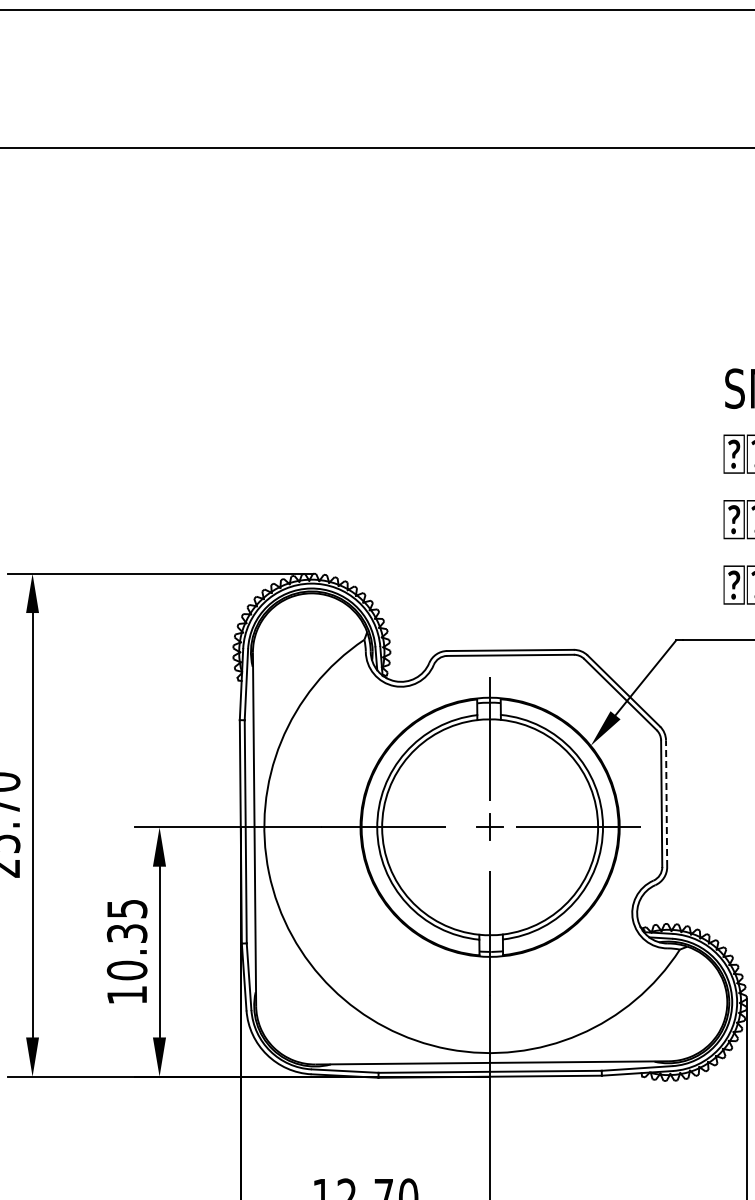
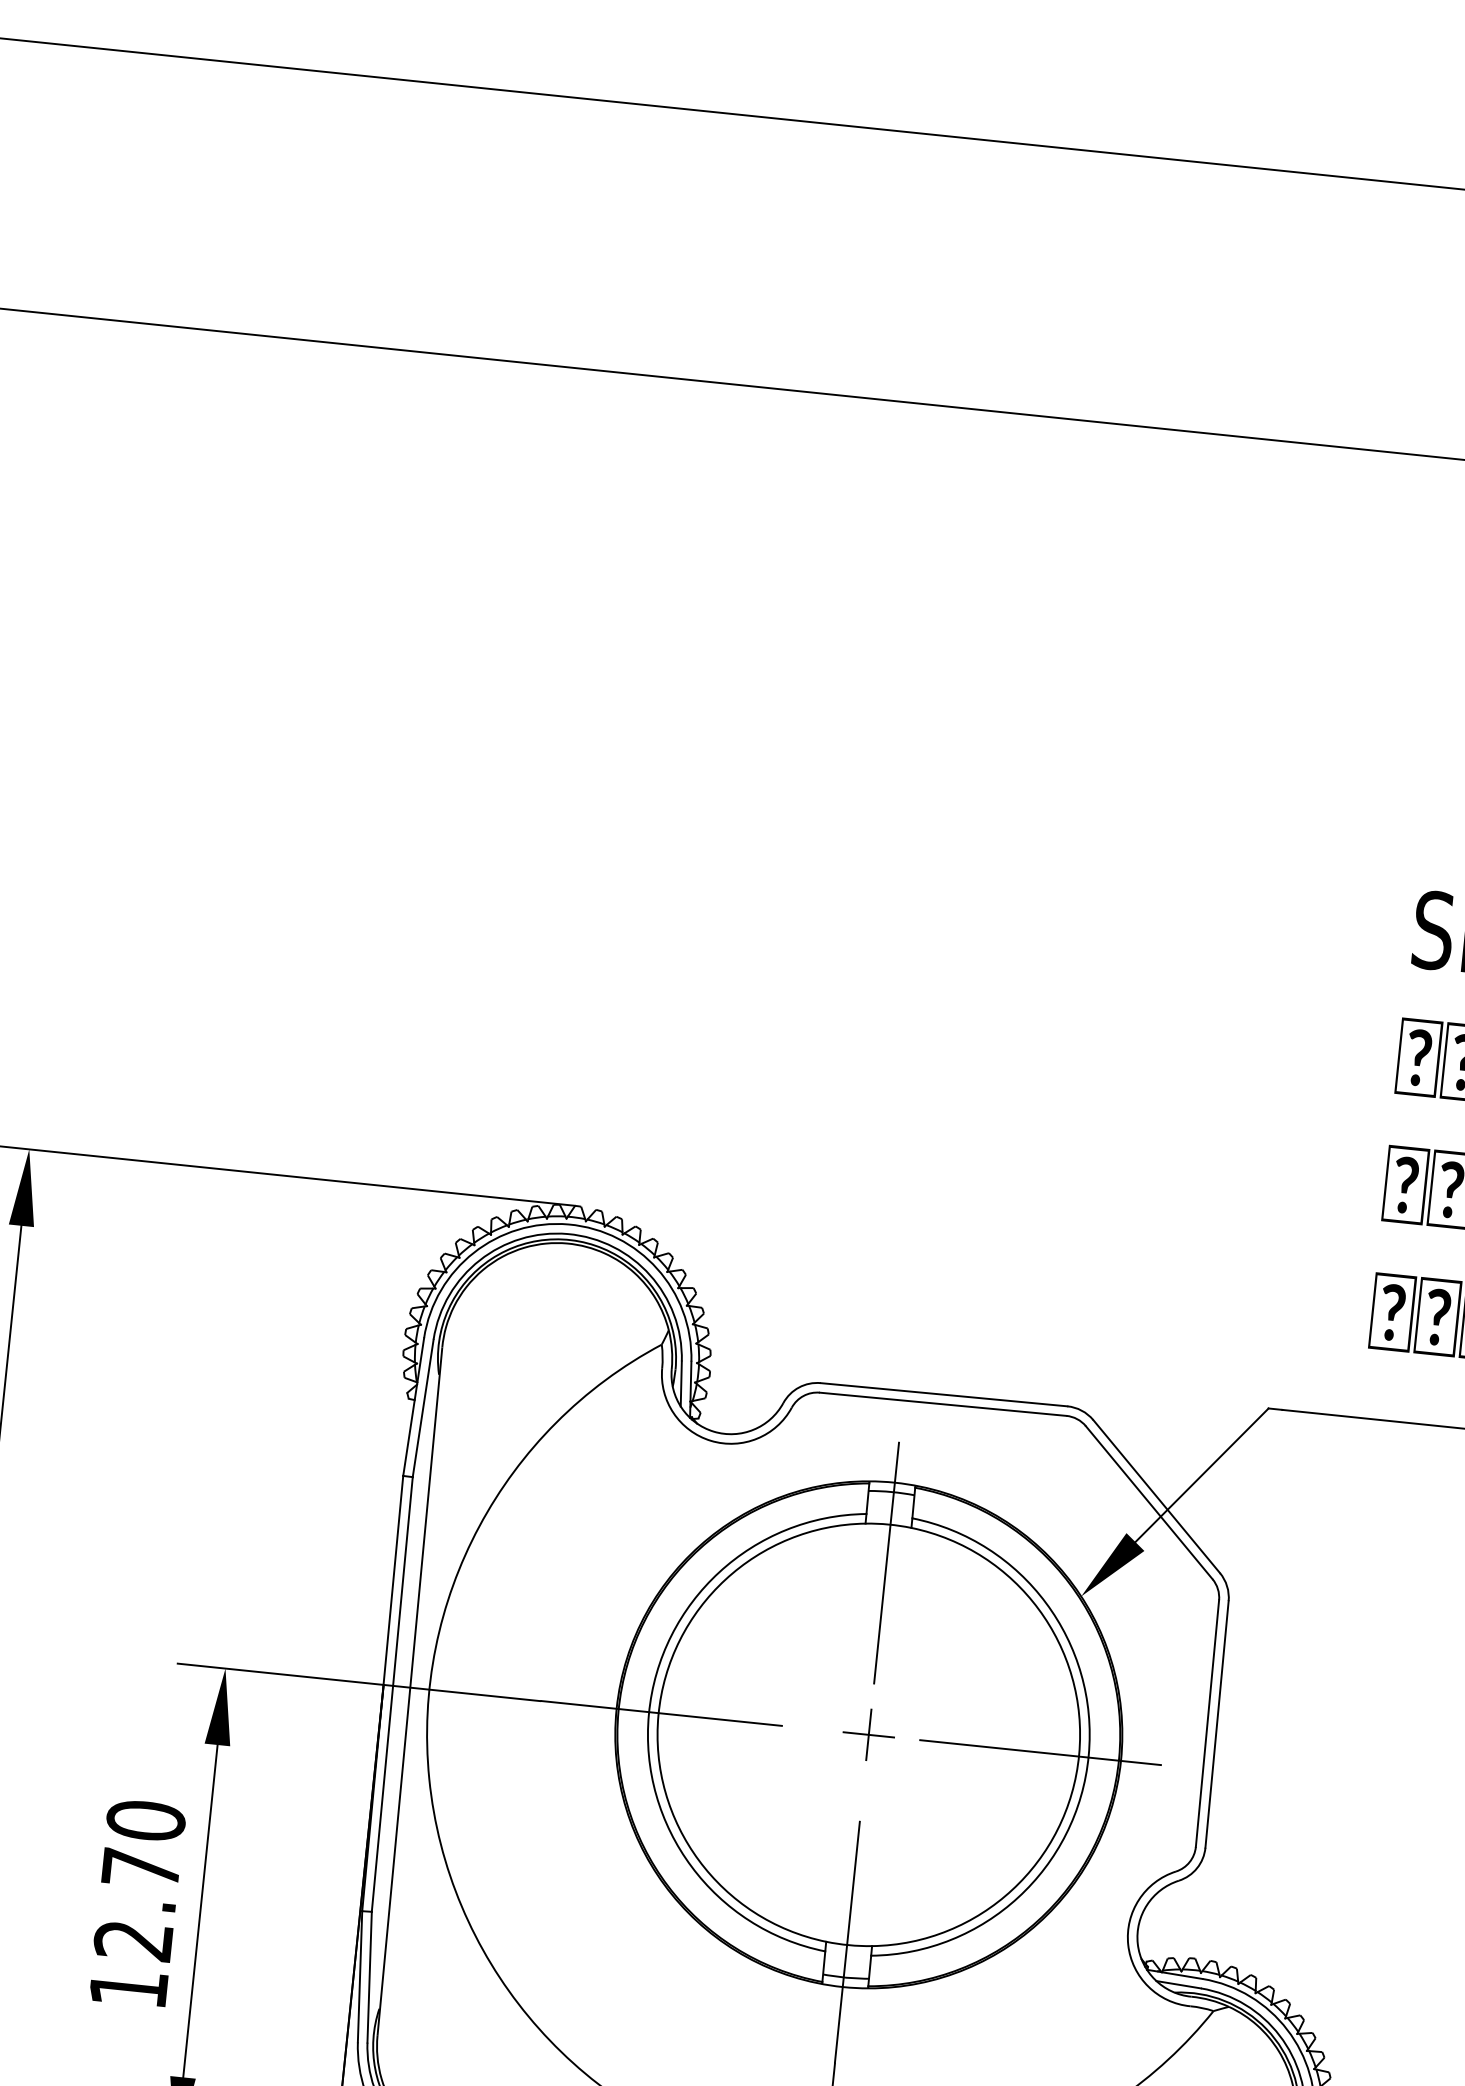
line: (666, 803) -> (1216, 1723), dashed -> solid
text: (126, 939) -> (138, 1880), 10.35 -> 12.70

